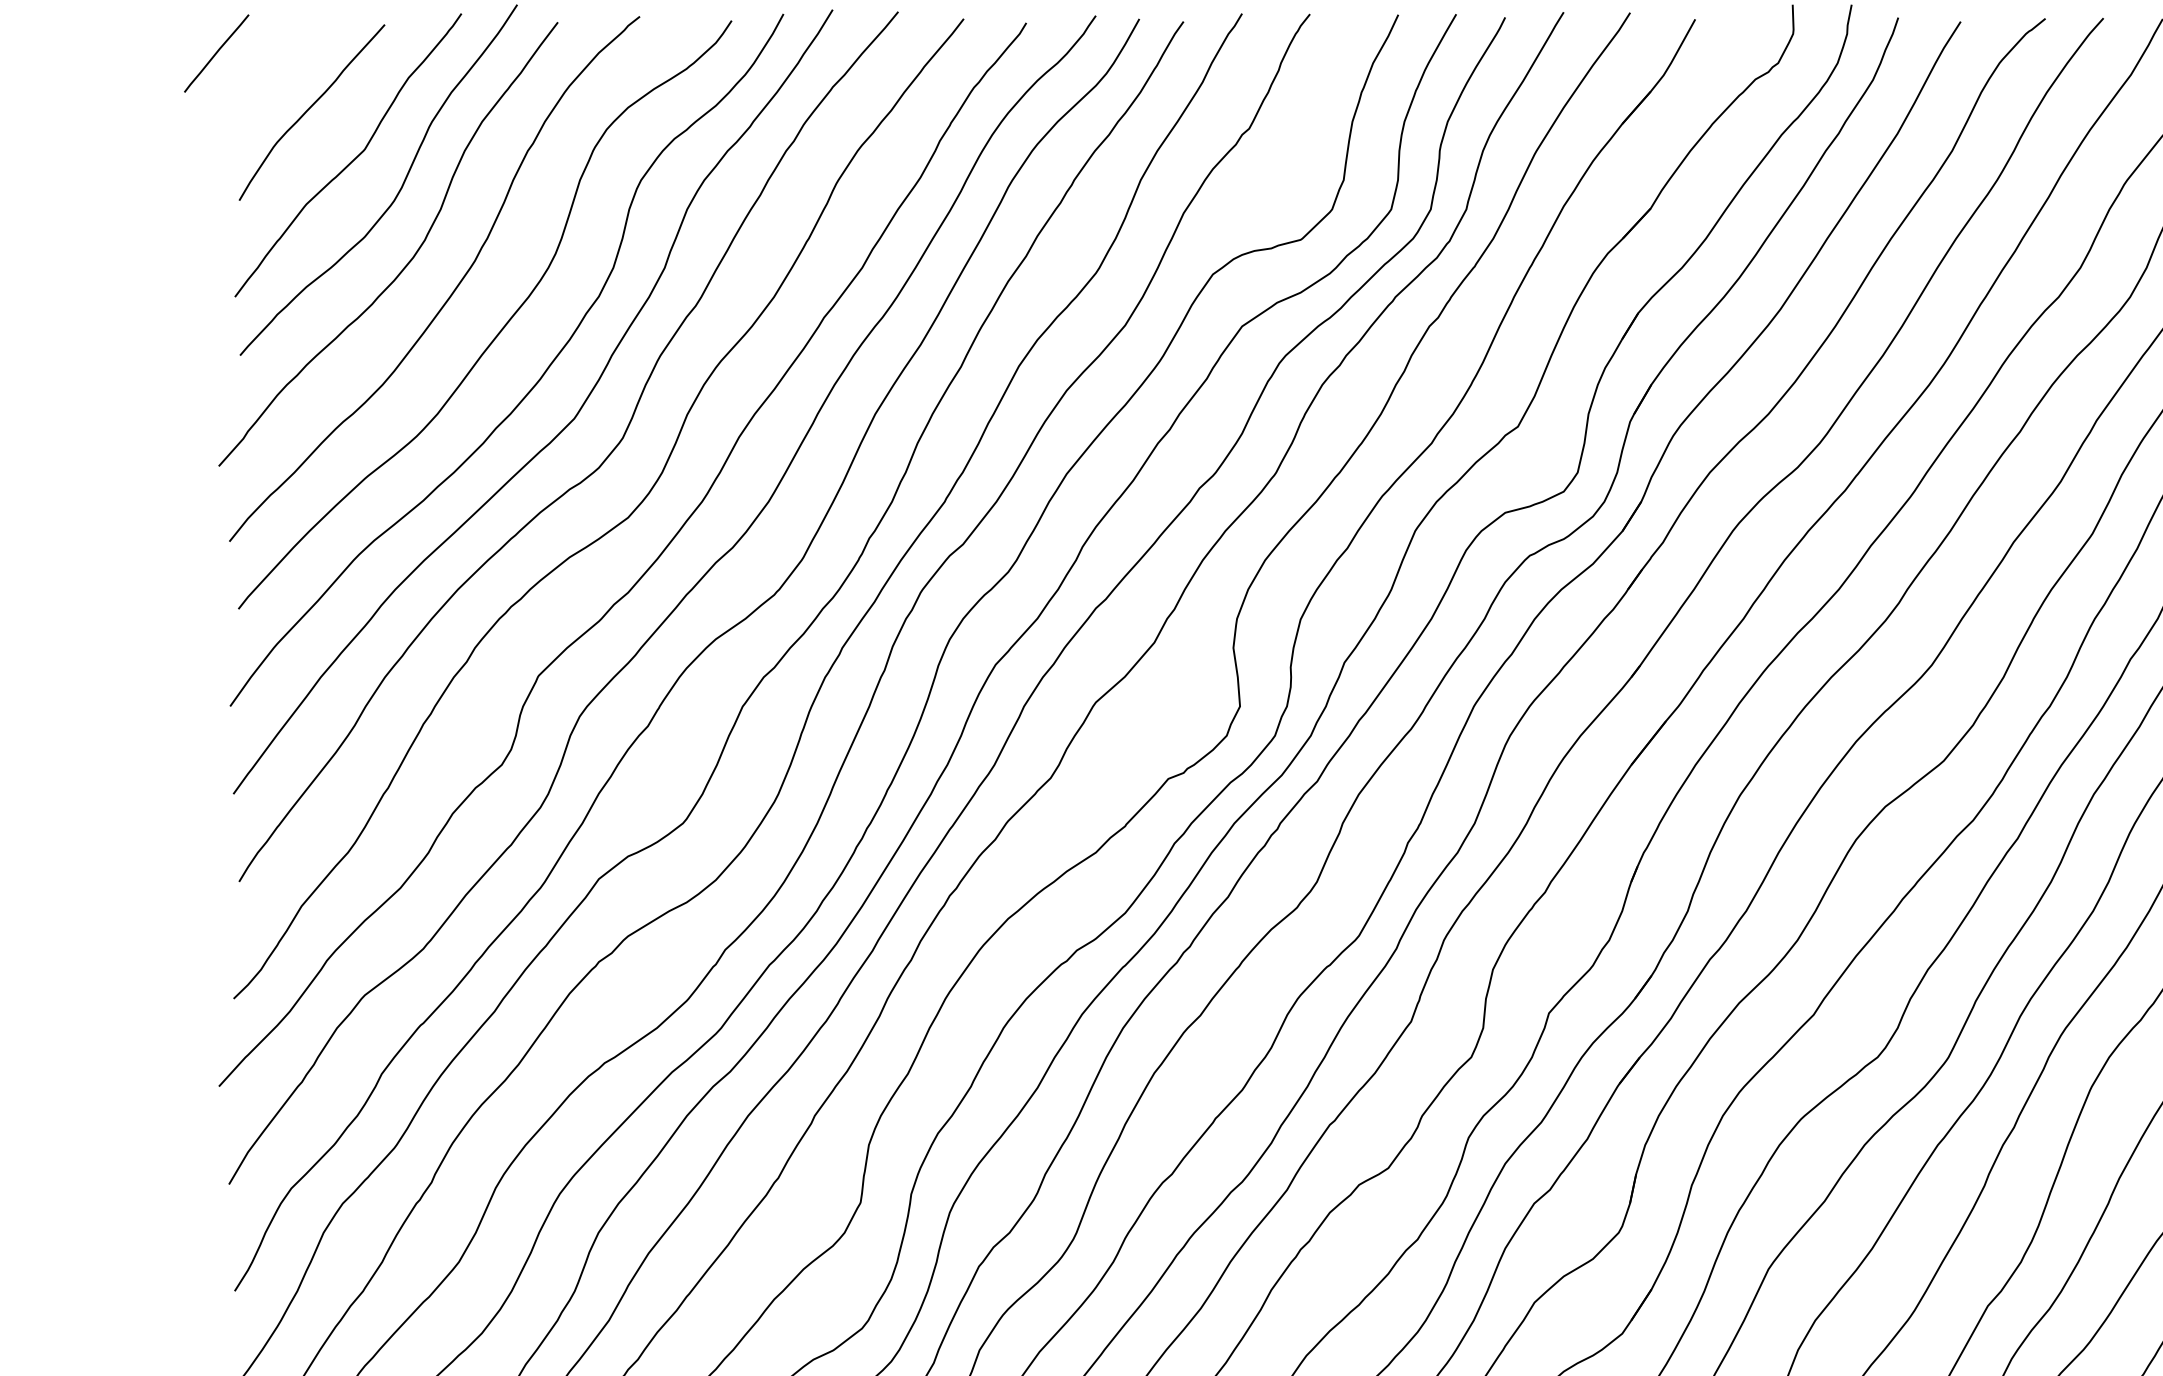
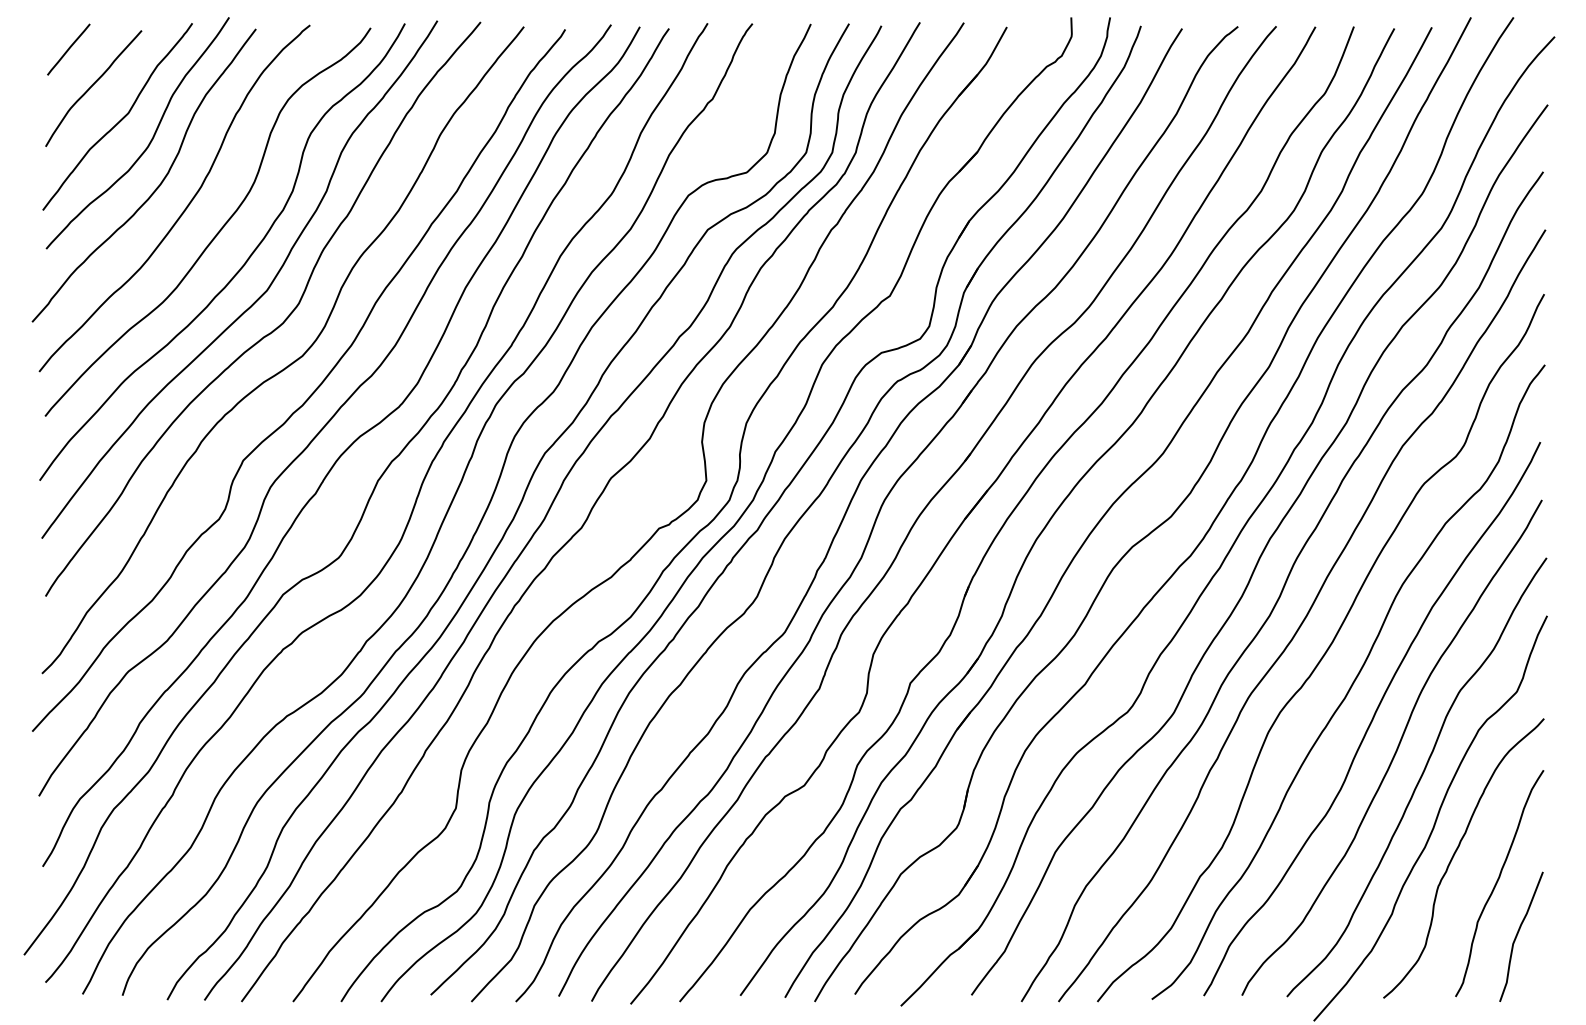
line: (216, 53) -> (68, 49), moved

